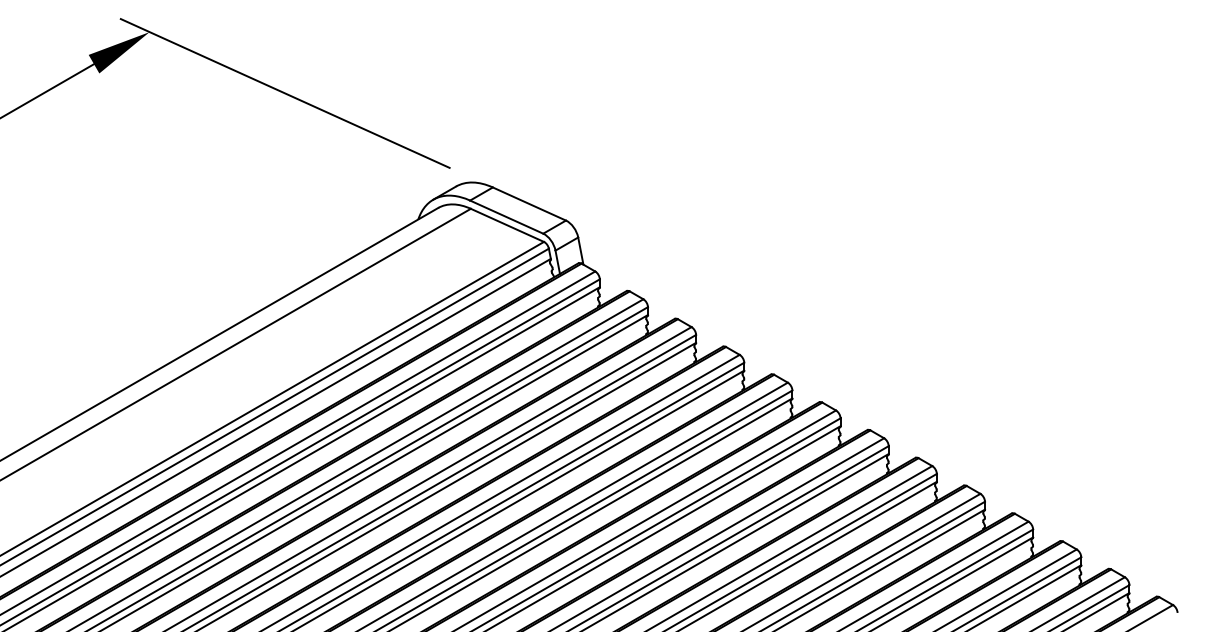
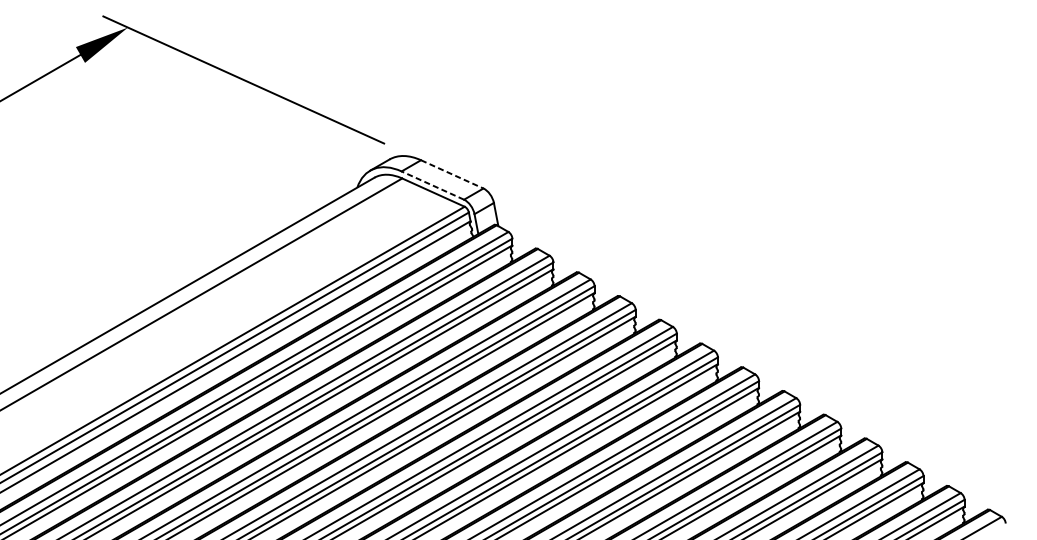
line: (529, 204) -> (452, 174), solid -> dashed
line: (506, 216) -> (432, 185), solid -> dashed

